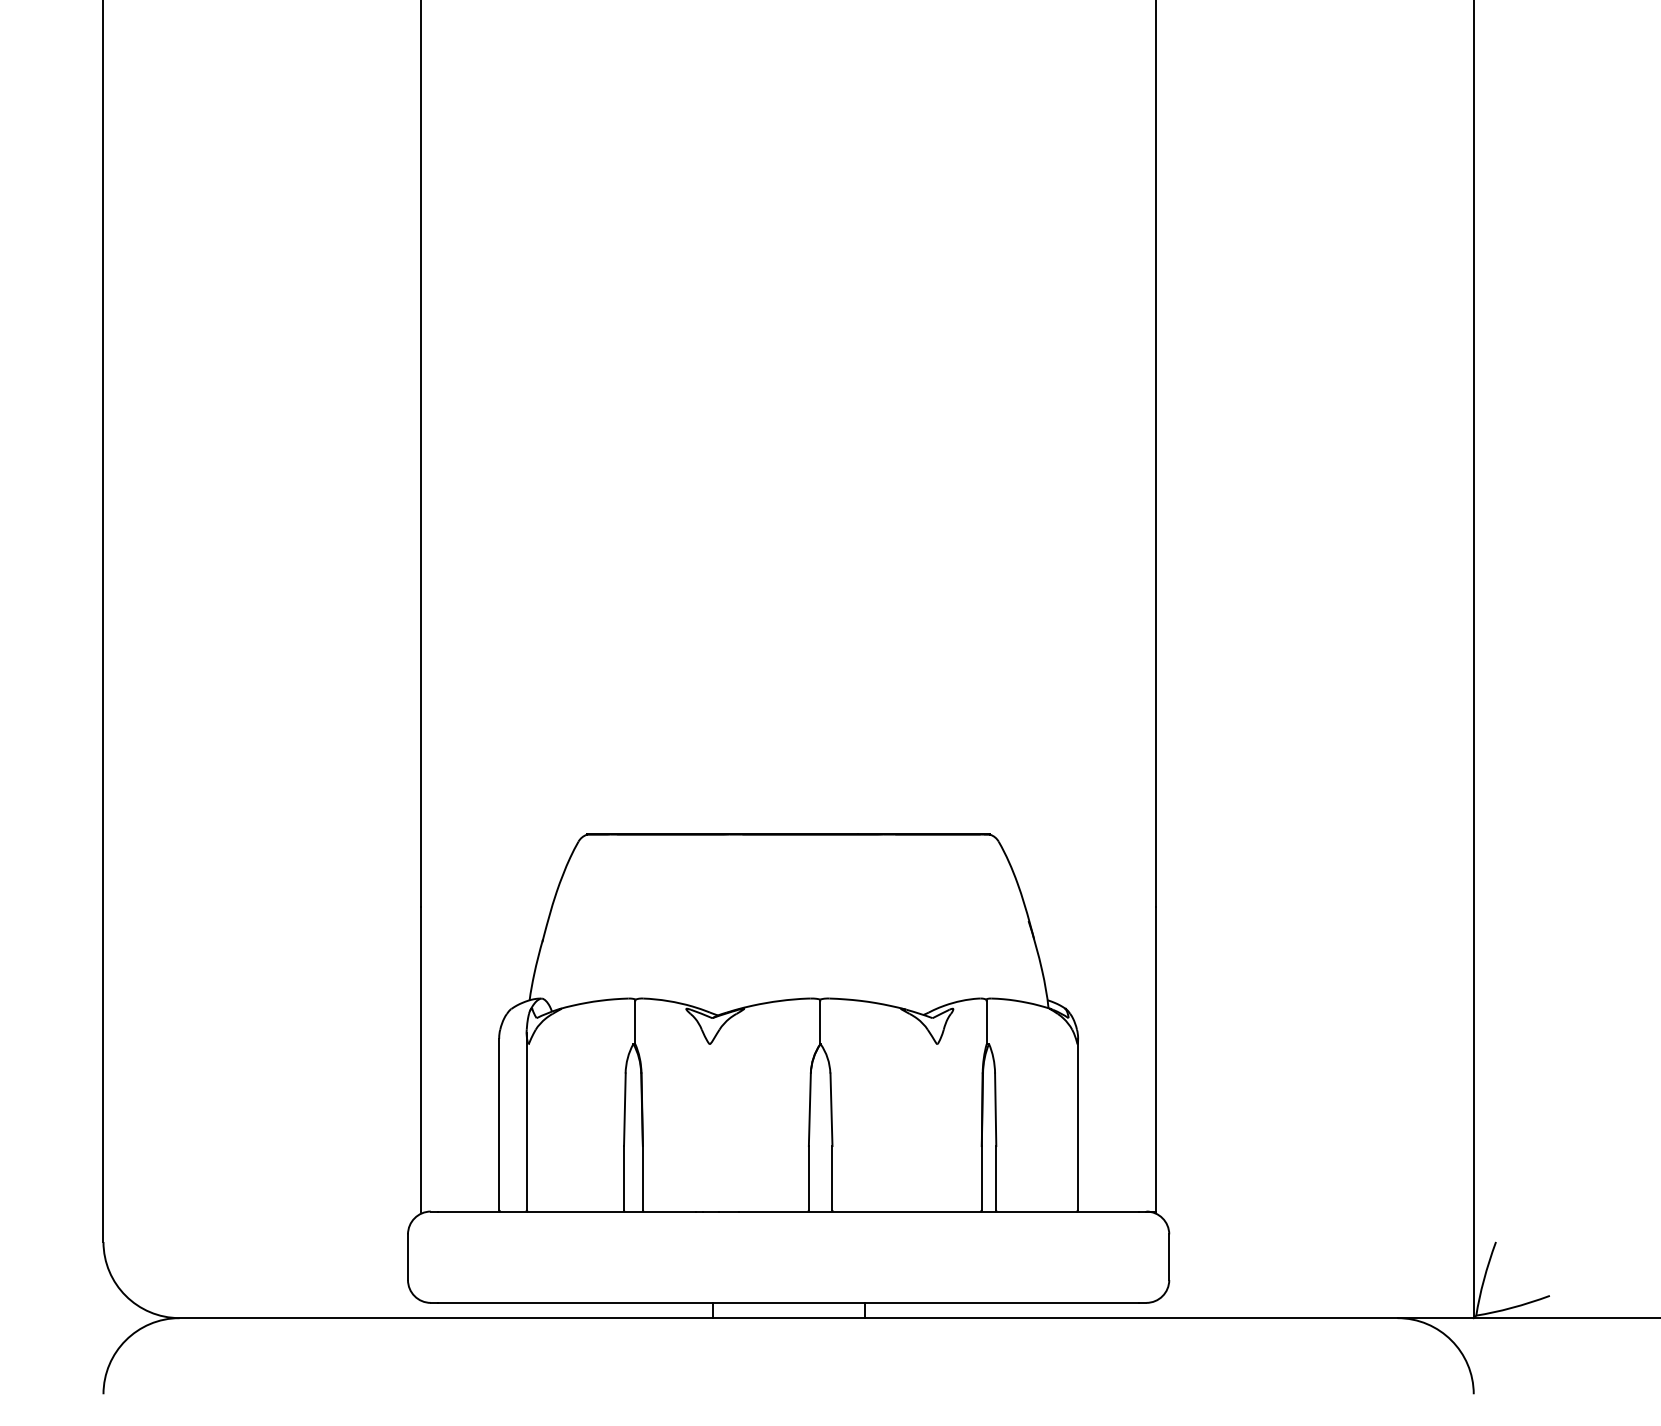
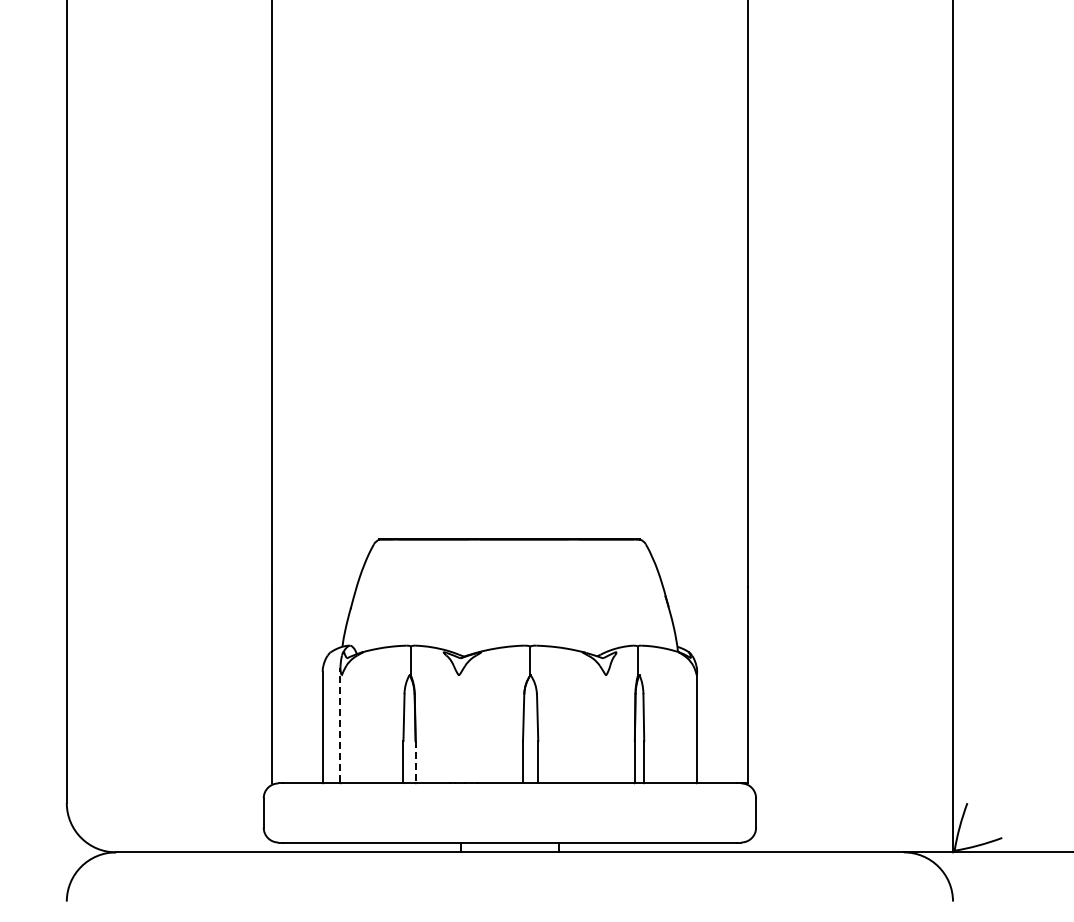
line: (526, 1120) -> (340, 724), solid -> dashed
line: (642, 1177) -> (415, 761), solid -> dashed

